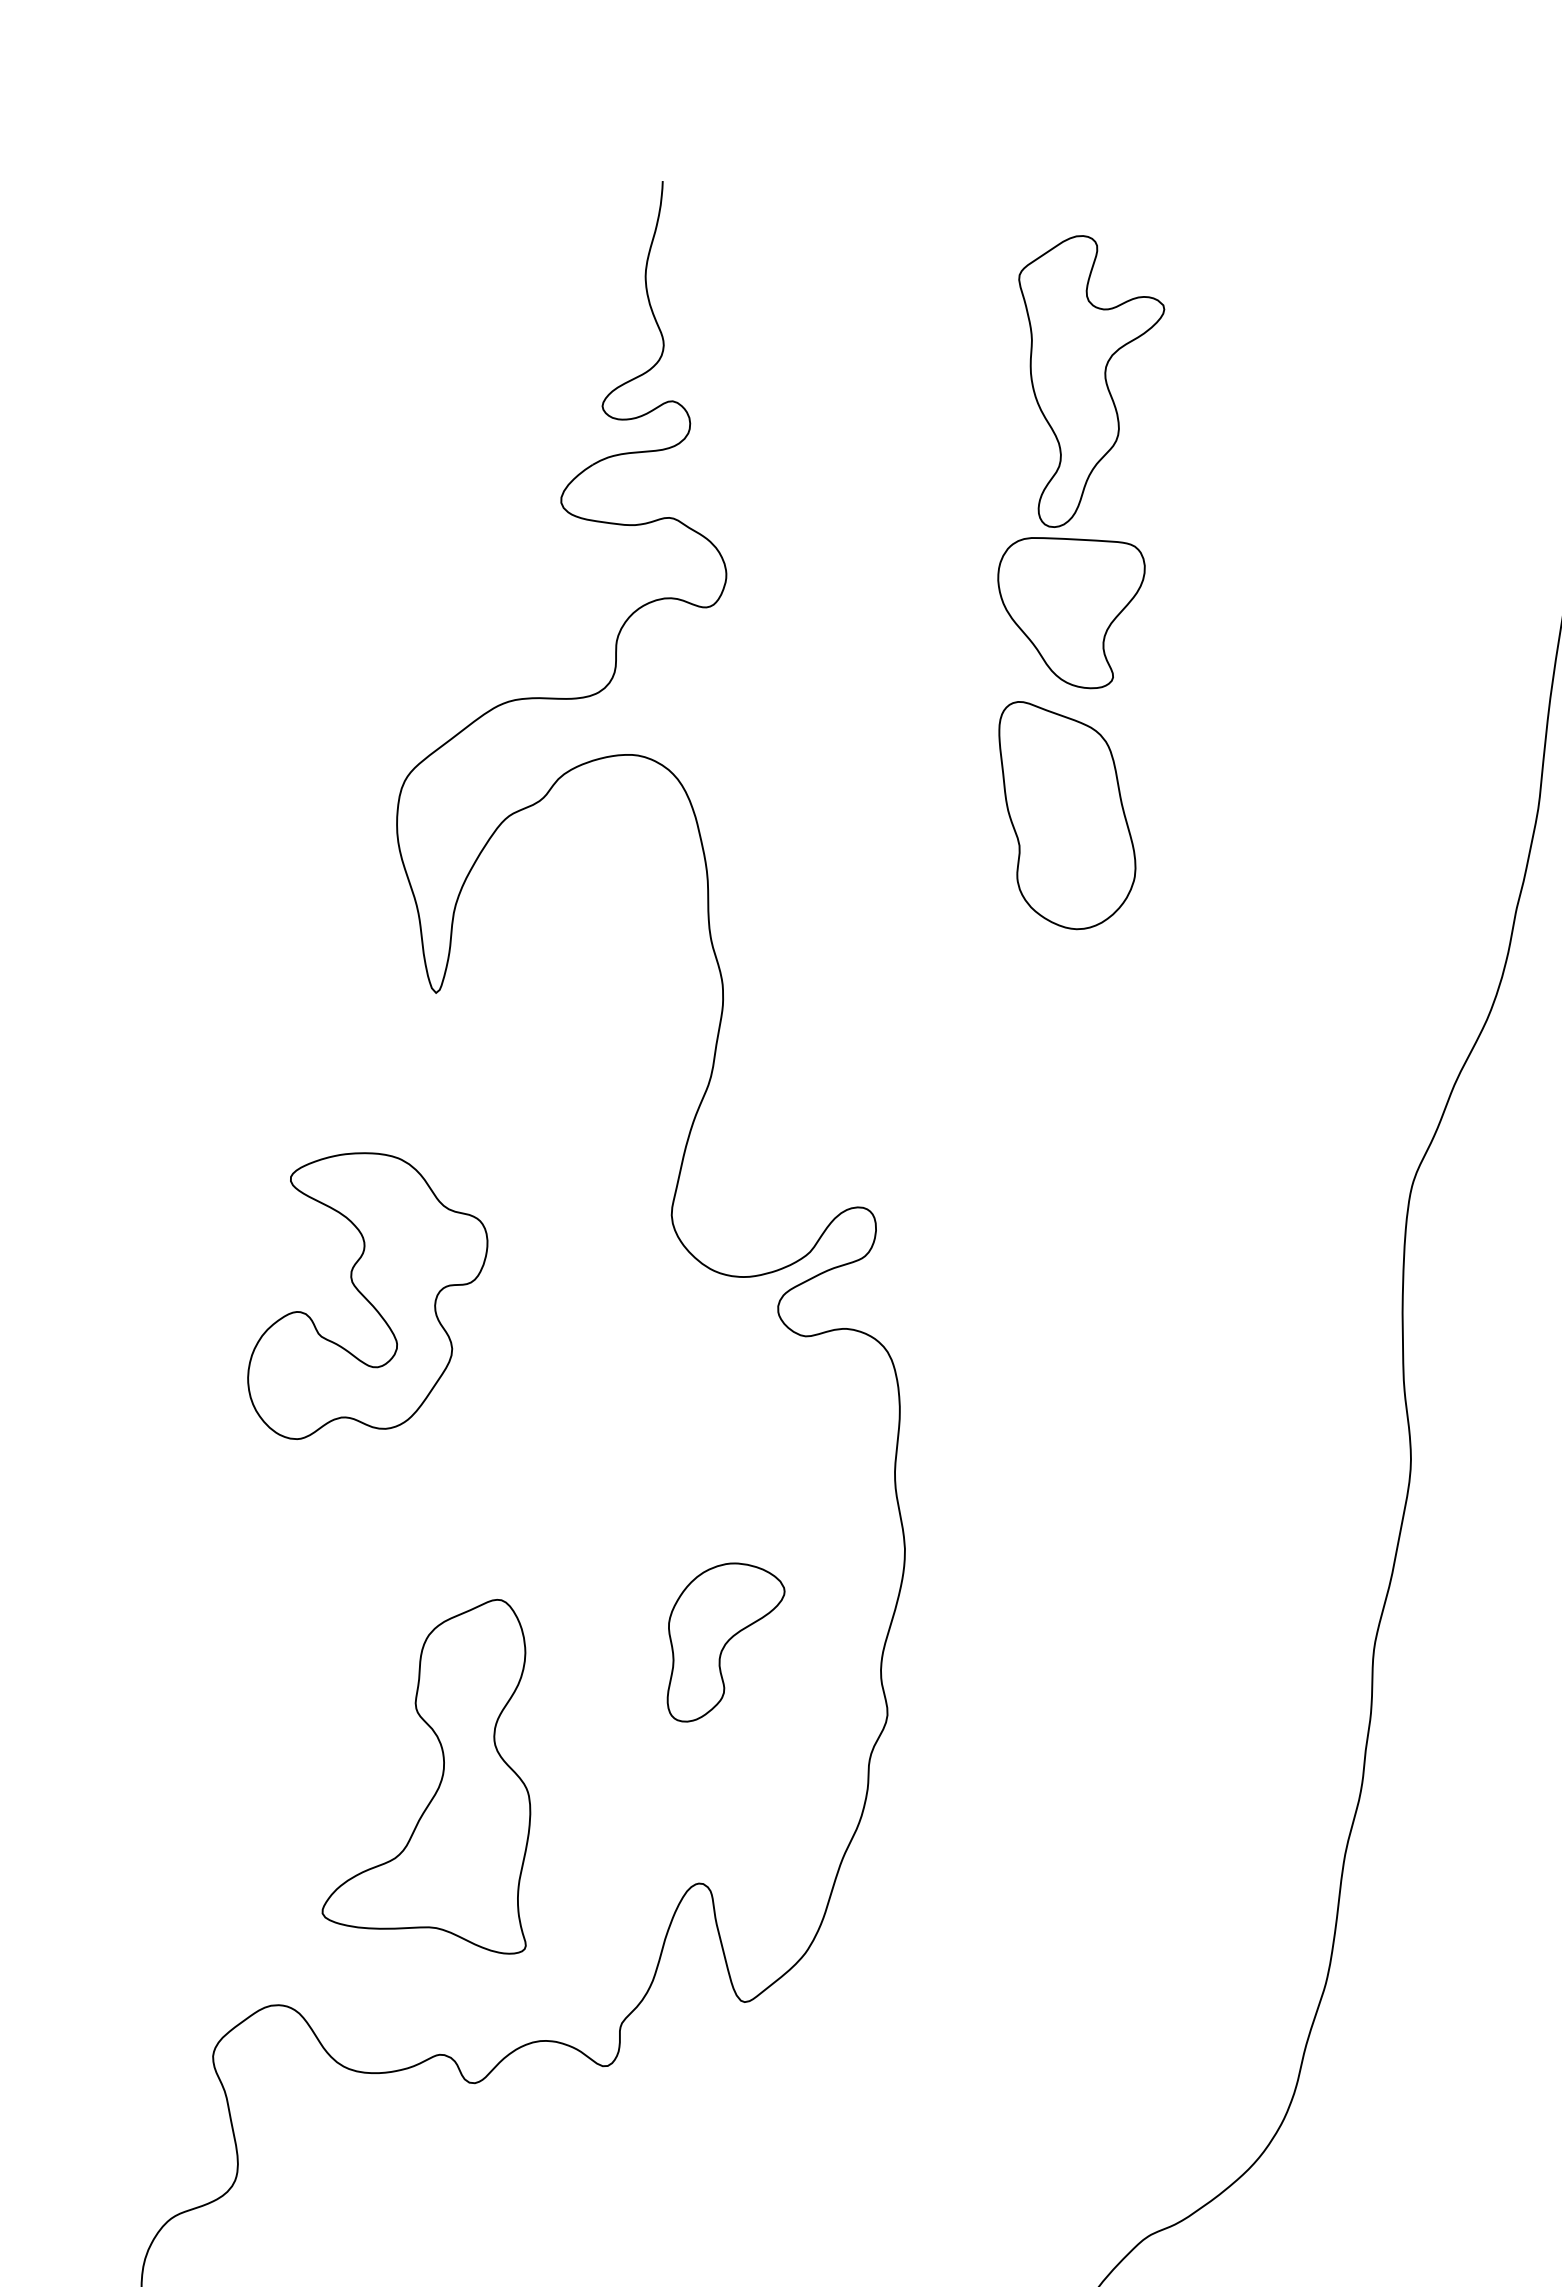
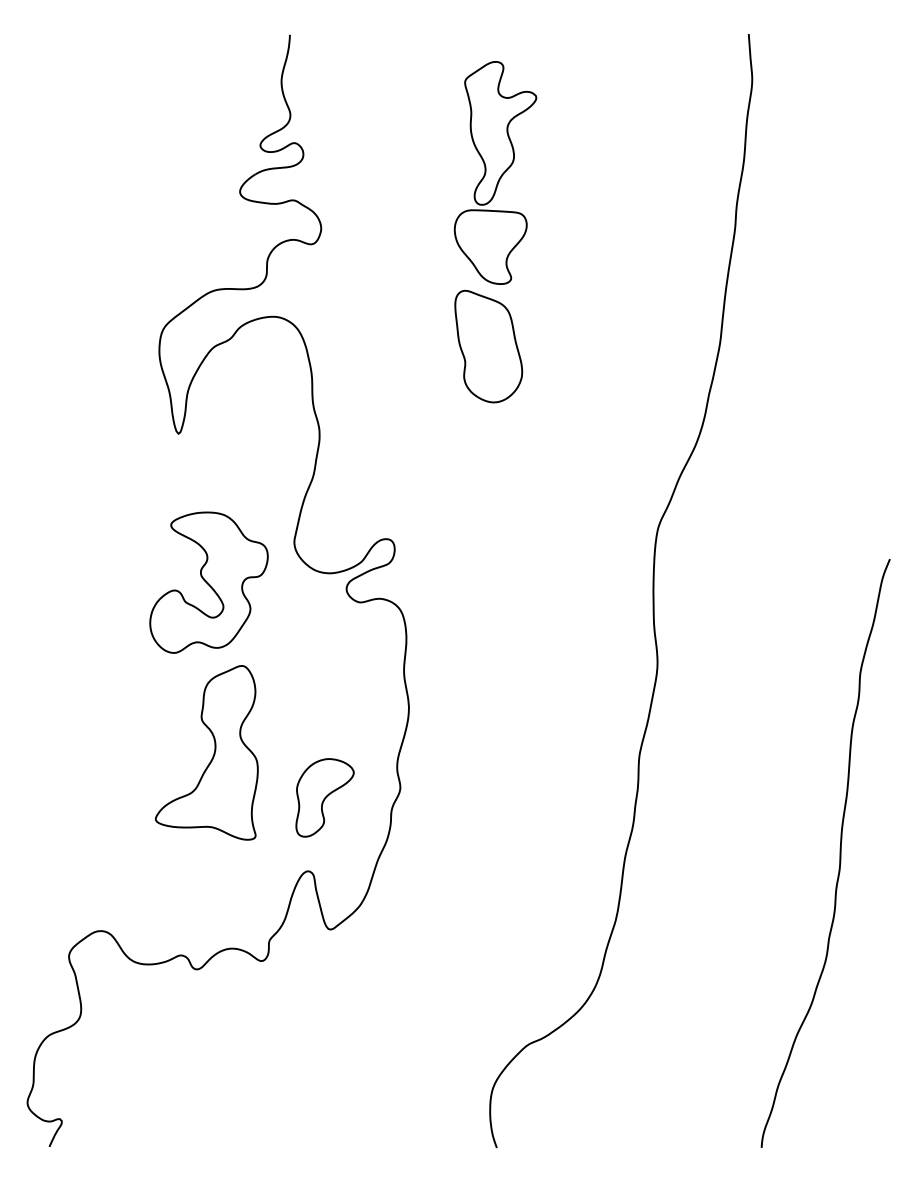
part: (366, 1295) -> (208, 582), moved
part: (724, 1641) -> (324, 797), moved
part: (439, 1776) -> (213, 752), moved

